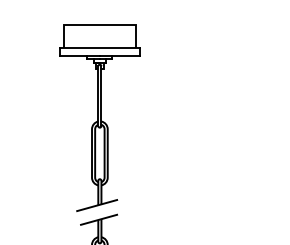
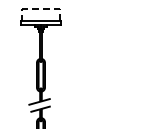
line: (100, 25) -> (41, 9), solid -> dashed

